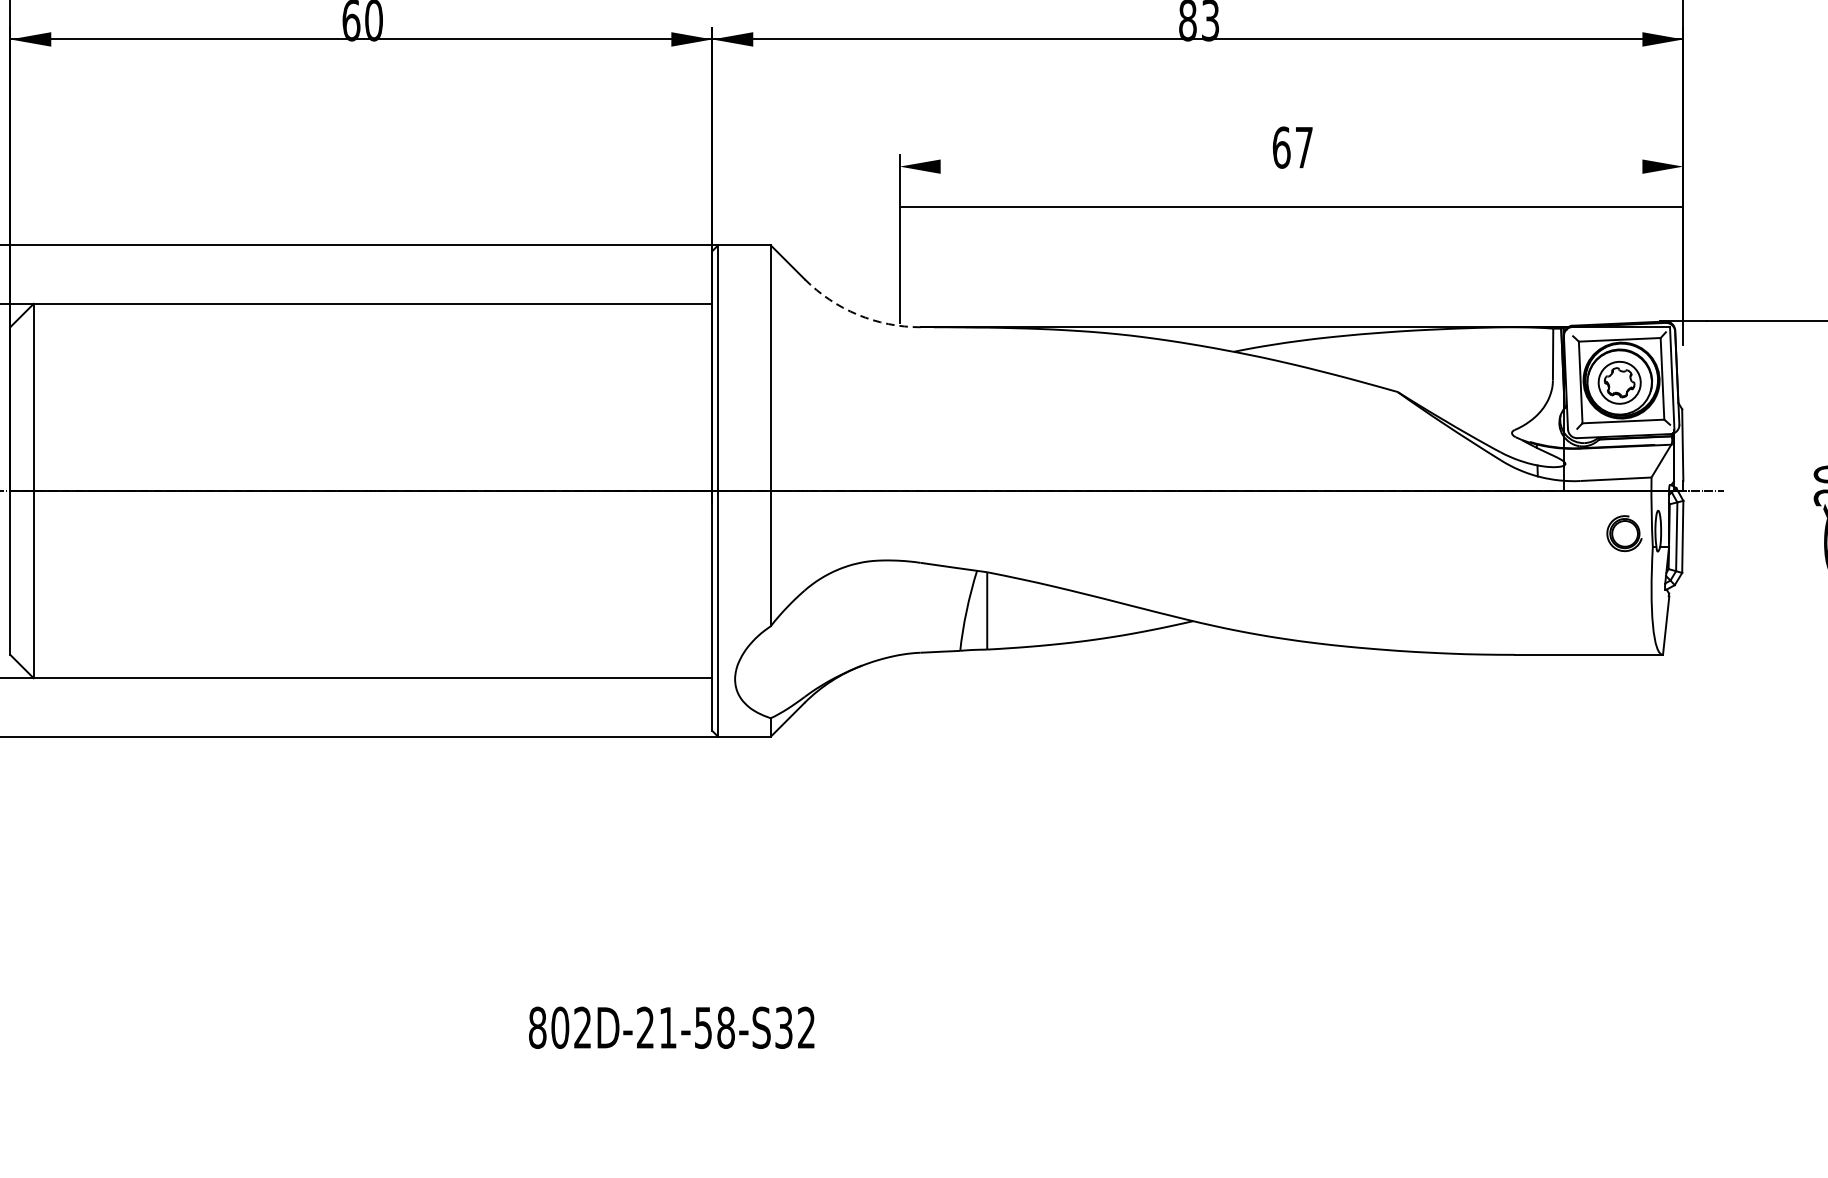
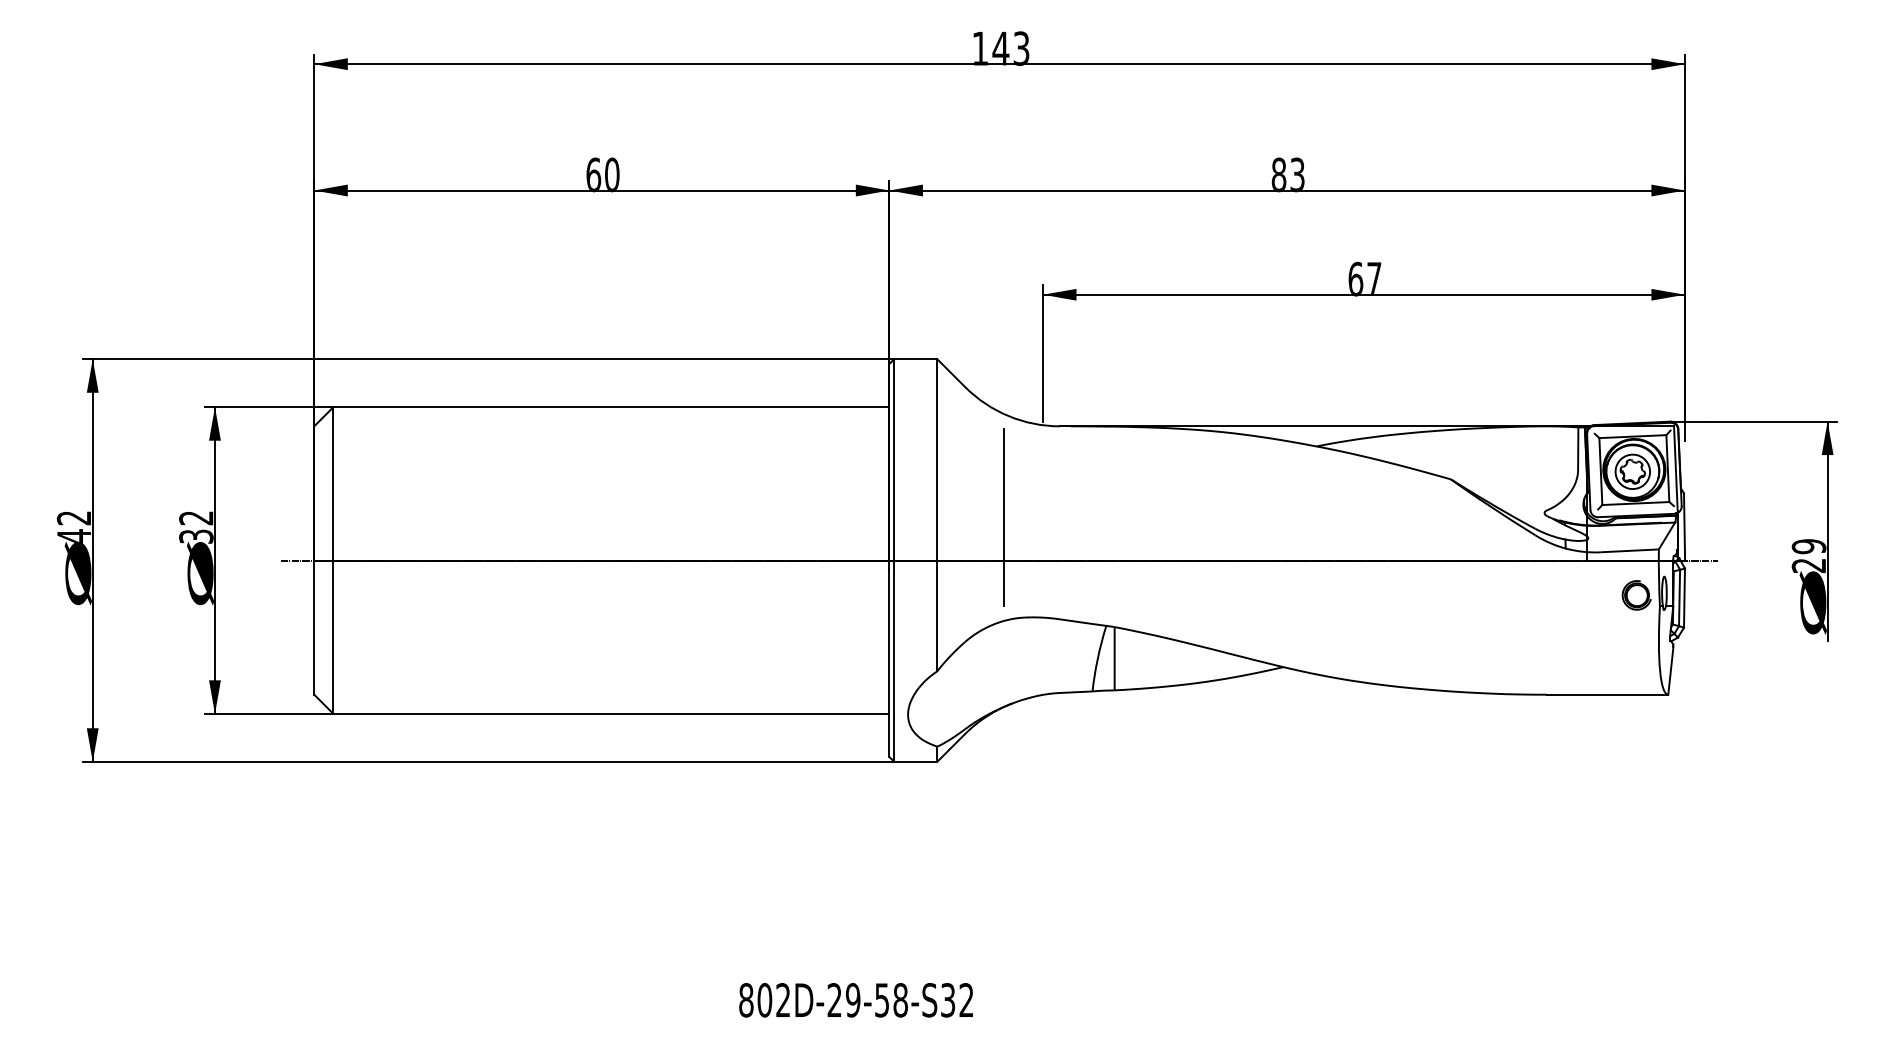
line: (1290, 206) -> (1363, 294), moved
arc: (857, 315) -> (1008, 416), dashed -> solid
line: (852, 438) -> (1004, 517), added
text: (667, 1028) -> (852, 1000), 802D-21-58-S32 -> 802D-29-58-S32

